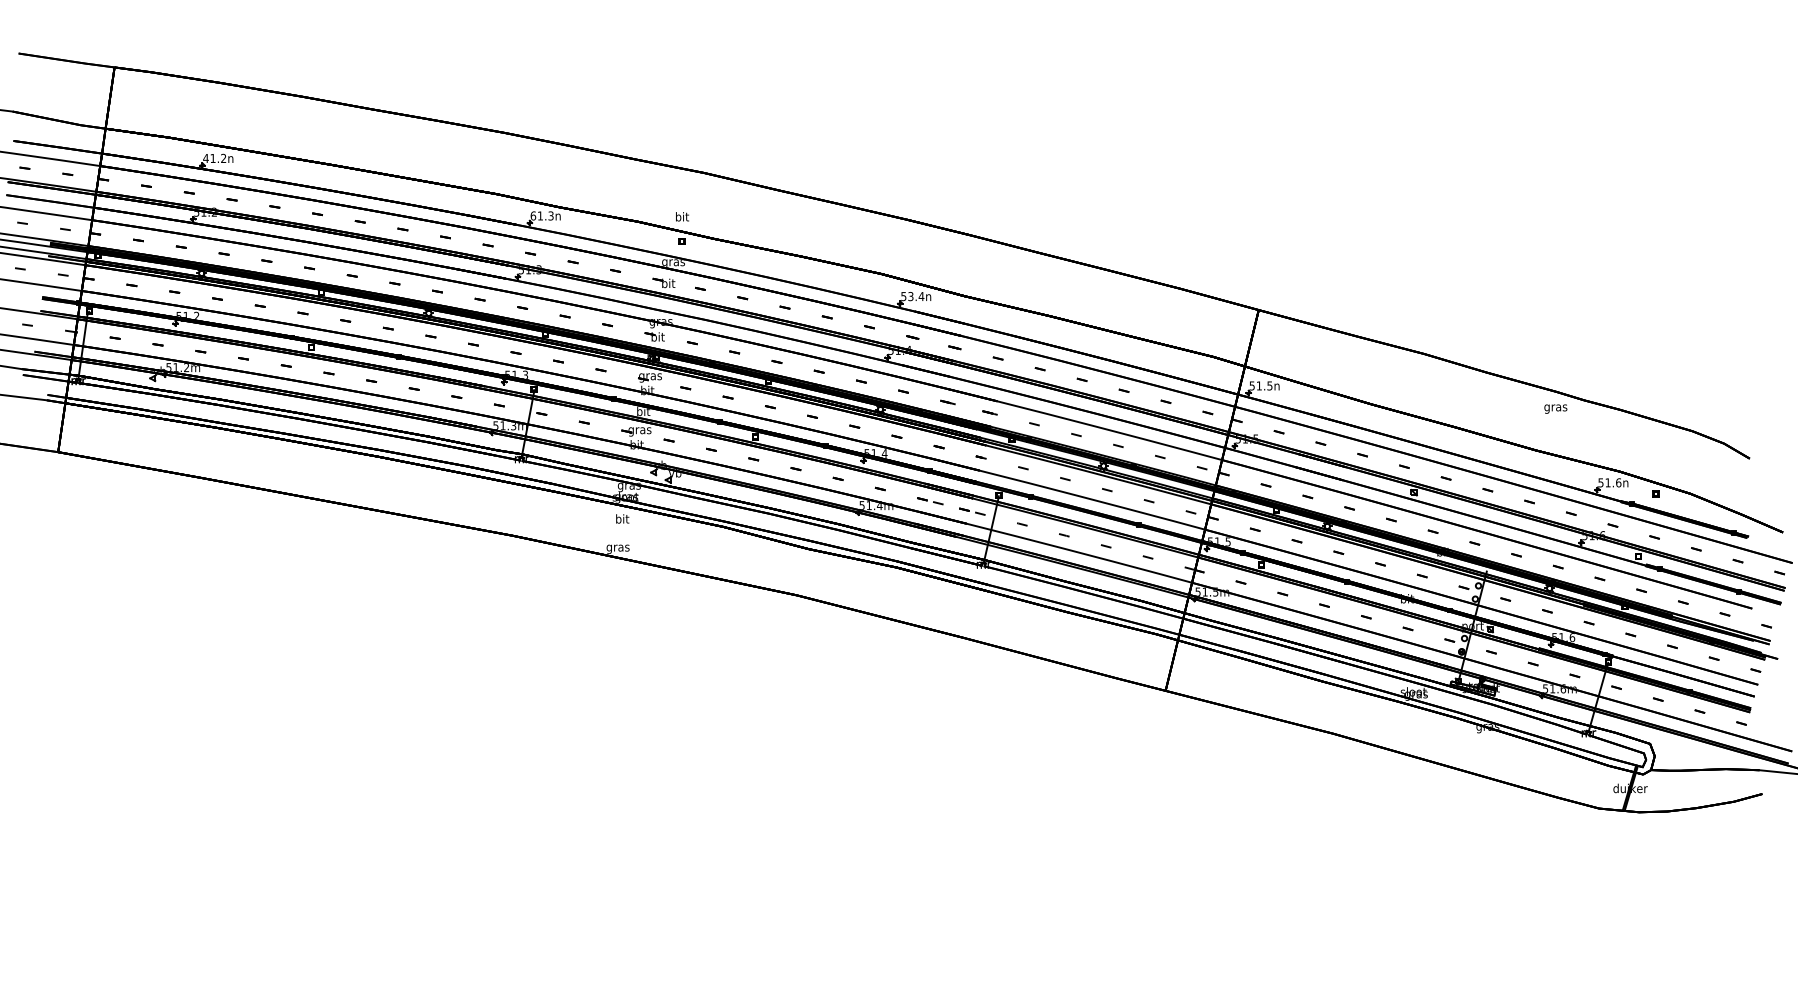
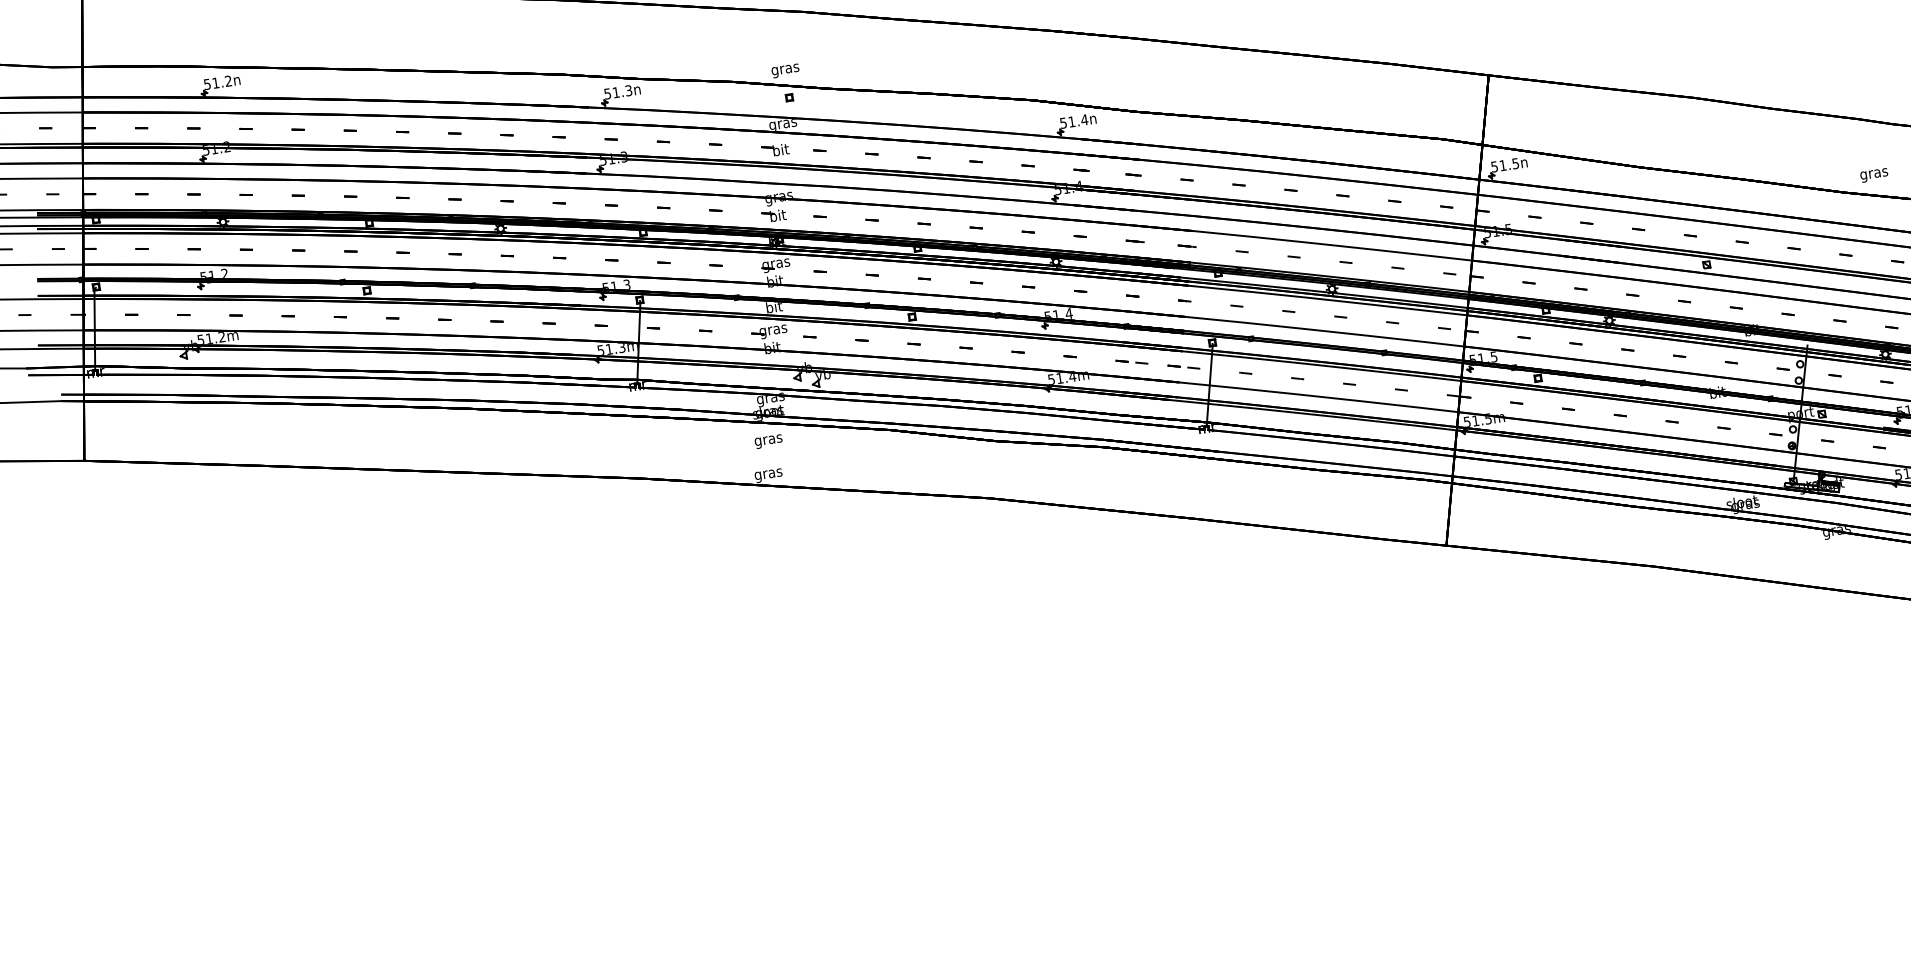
text: (205, 158) -> (206, 84), 41.2n -> 51.2n
text: (533, 215) -> (607, 93), 61.3n -> 51.3n
text: (681, 217) -> (784, 69), bit -> gras
text: (910, 296) -> (1071, 121), 53.4n -> 51.4n
text: (1555, 408) -> (1873, 174), moved
text: (621, 520) -> (767, 440), bit -> gras

